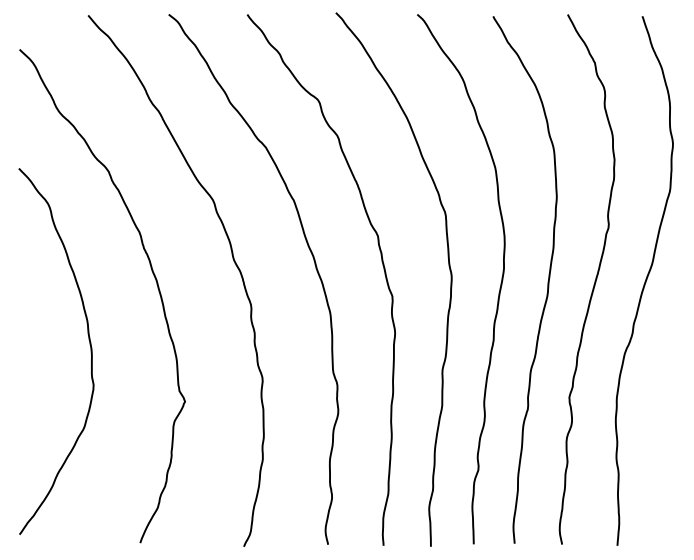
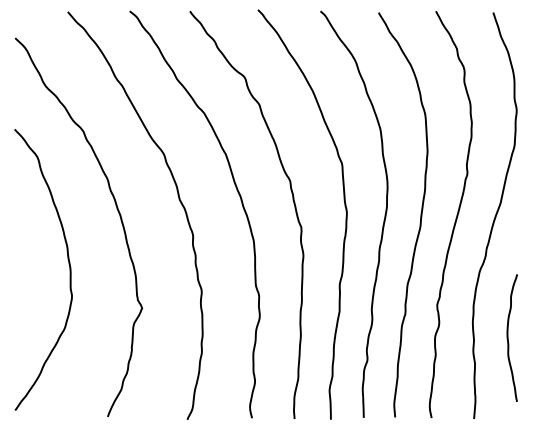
curve: (662, 439) -> (508, 337), added

